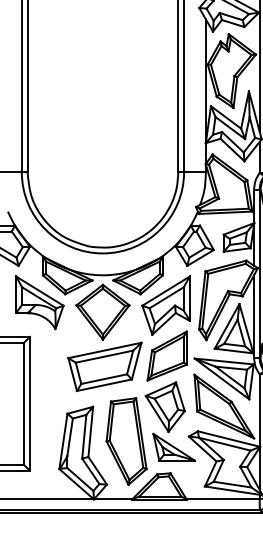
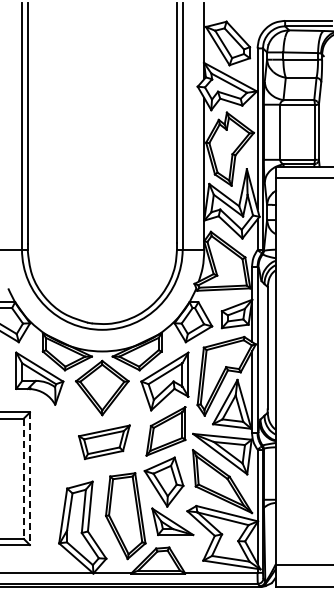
part: (105, 367) -> (104, 442), size x0.7
line: (23, 404) -> (23, 479), solid -> dashed
line: (29, 404) -> (29, 479), solid -> dashed

